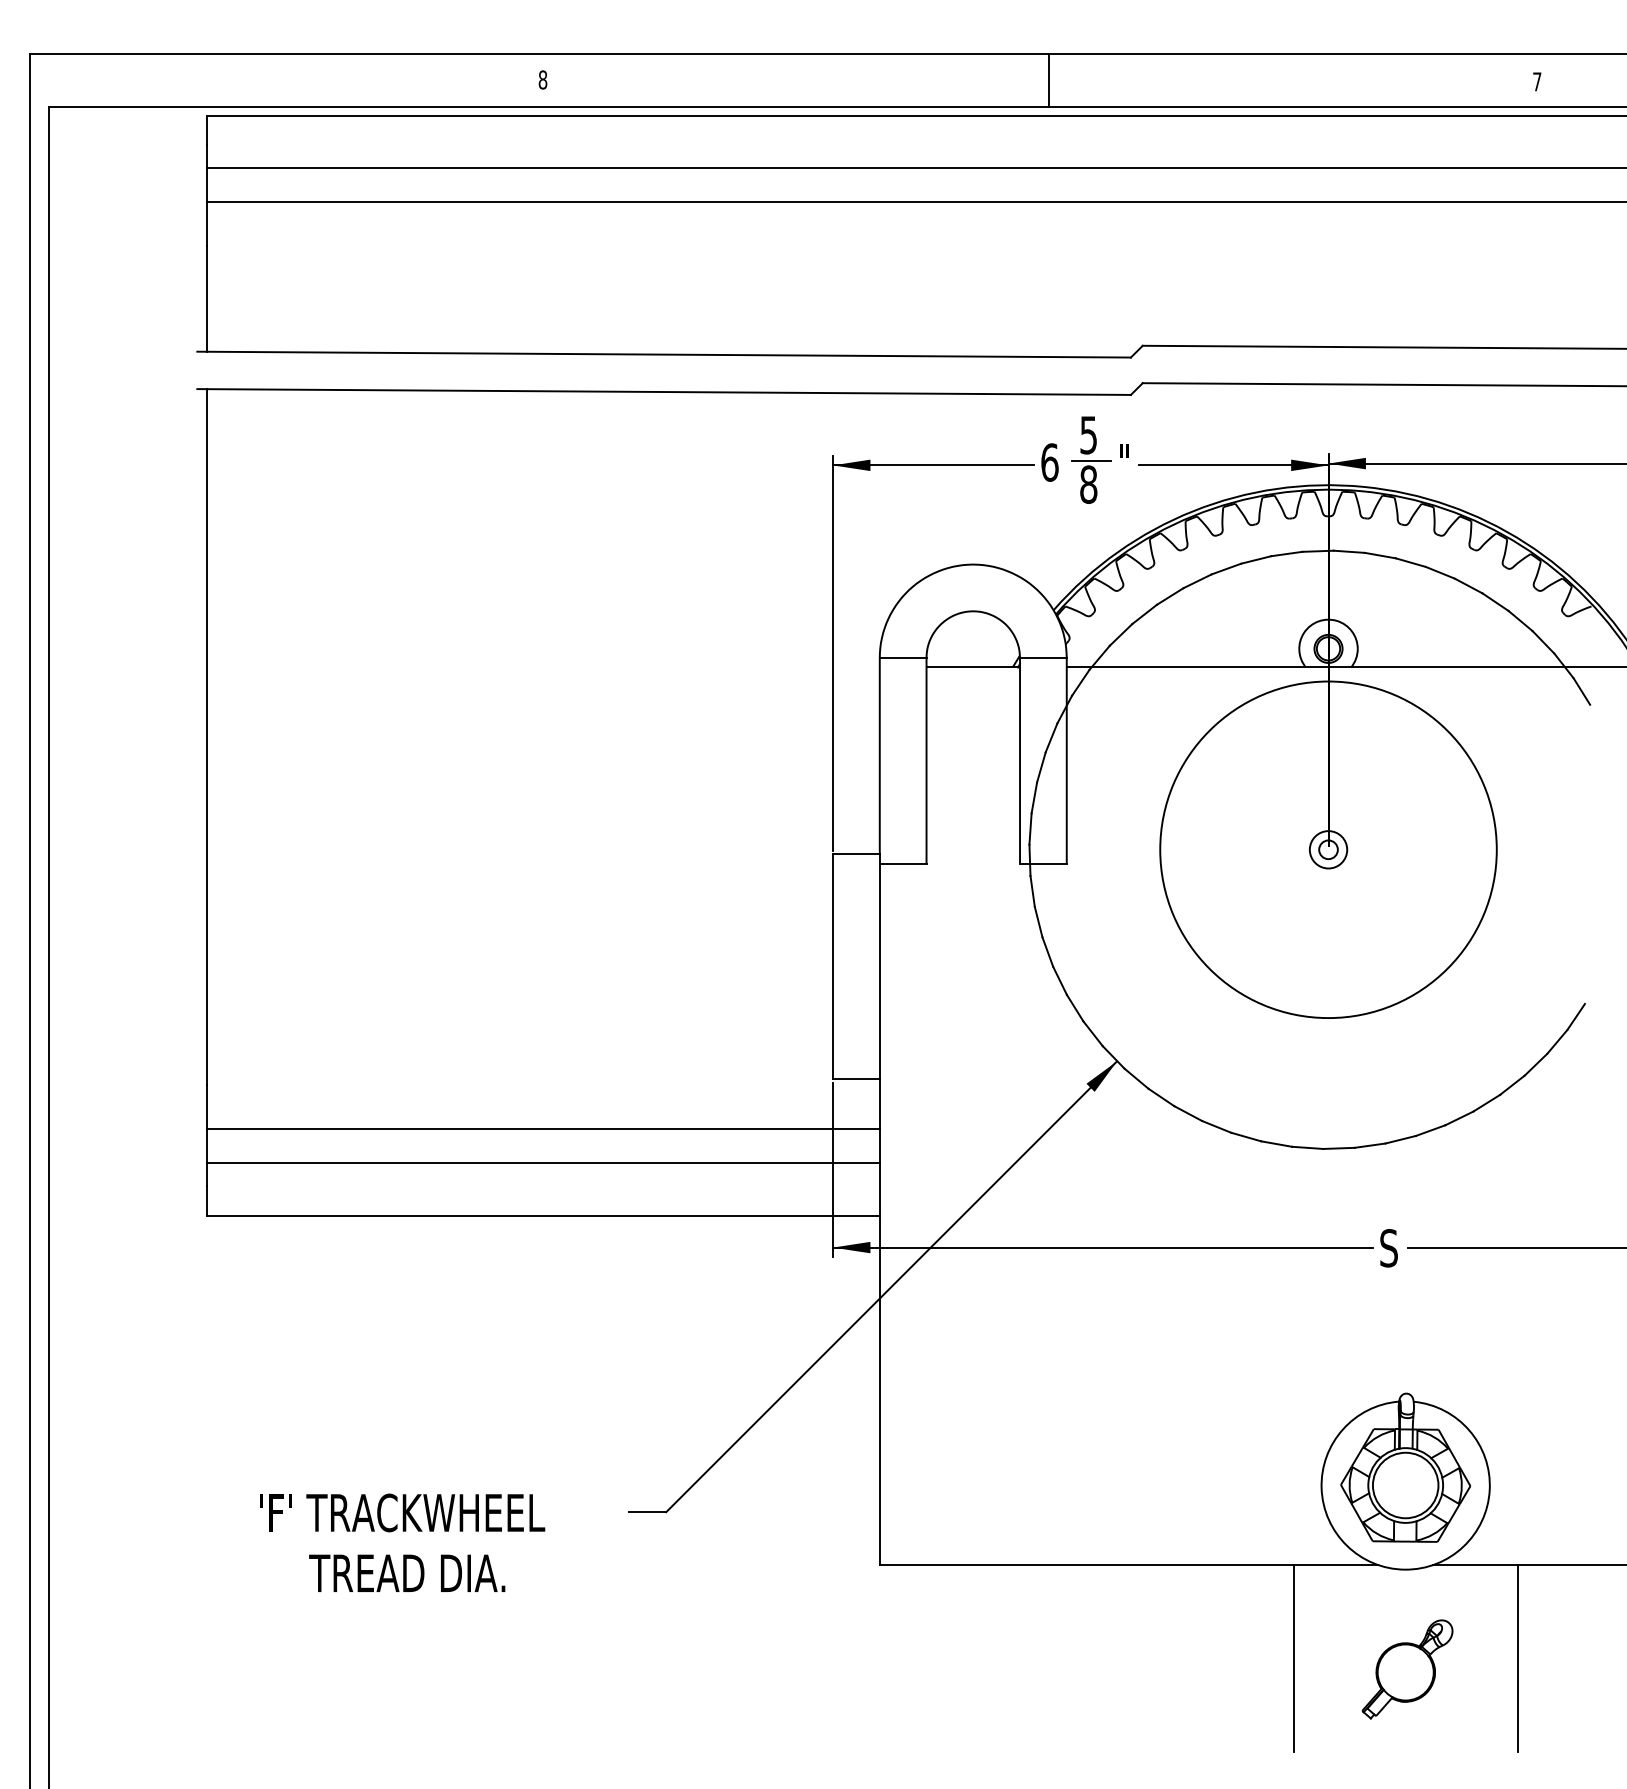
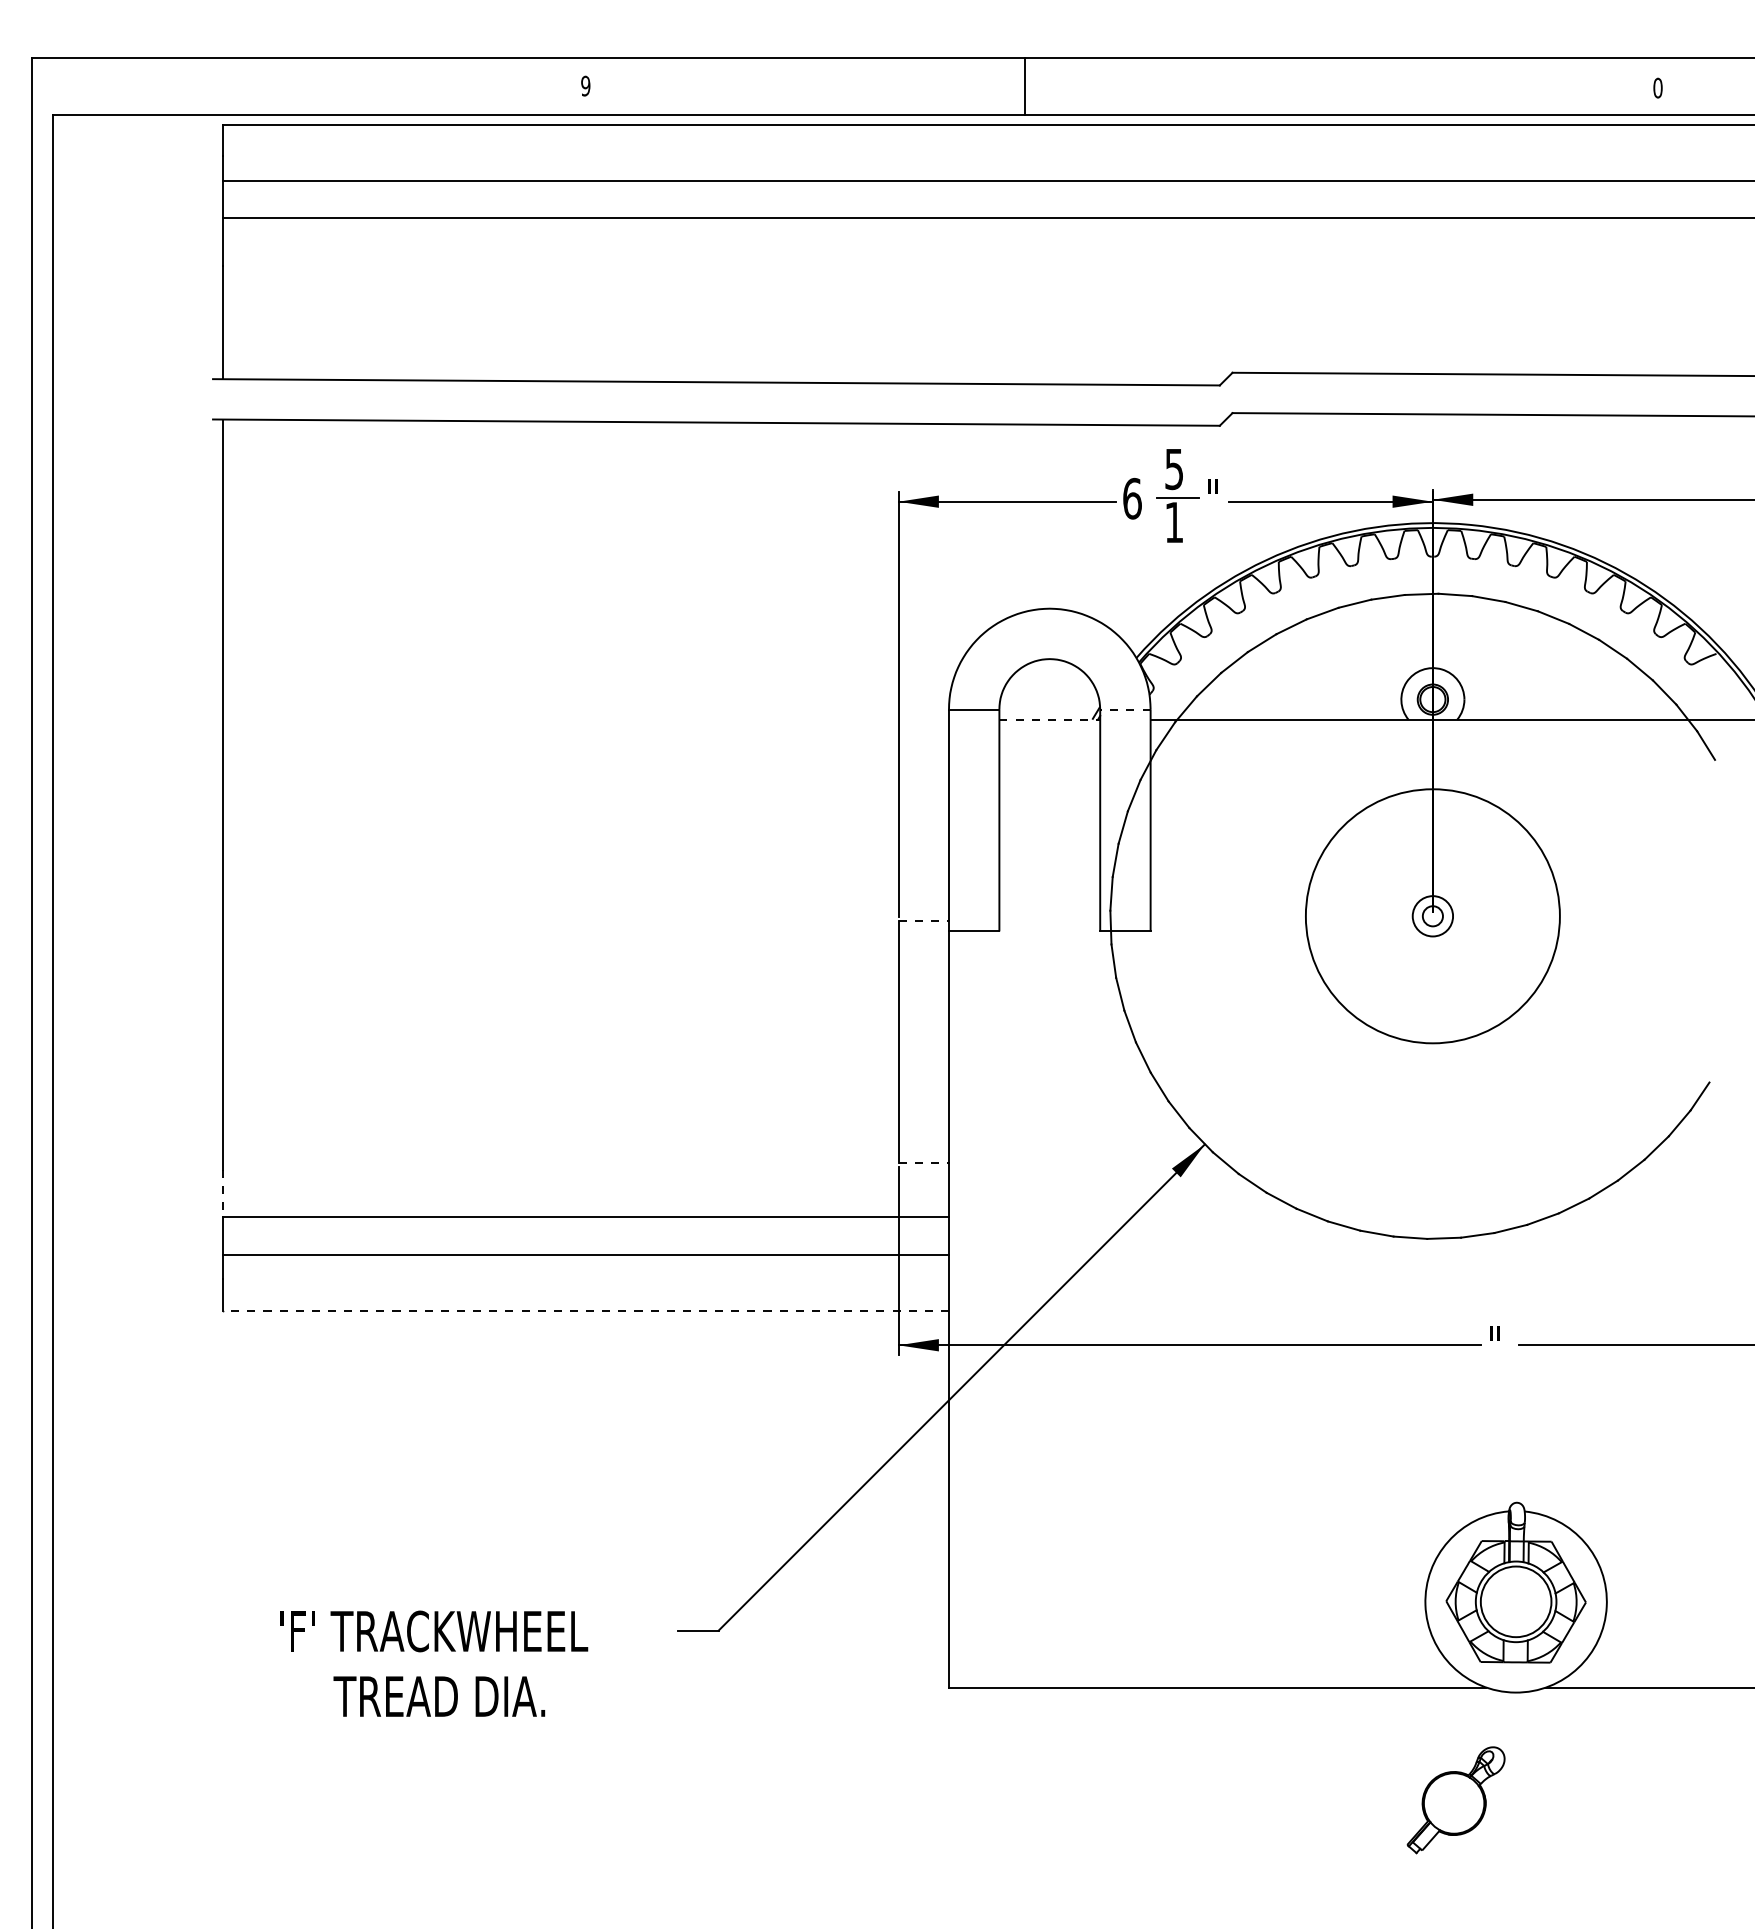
text: (542, 80) -> (585, 86), 8 -> 9
line: (1049, 80) -> (1025, 86), moved
text: (1536, 81) -> (1657, 87), 7 -> 0
text: (1088, 484) -> (1174, 522), 8 -> 1
line: (1042, 658) -> (1124, 709), solid -> dashed
line: (973, 667) -> (1050, 719), solid -> dashed
circle: (1328, 849) -> (1432, 915), size x0.7
line: (857, 854) -> (924, 921), solid -> dashed
line: (857, 1079) -> (924, 1163), solid -> dashed
line: (207, 1106) -> (223, 1193), solid -> dashed
line: (543, 1215) -> (586, 1310), solid -> dashed
text: (1388, 1247) -> (1497, 1345), S -> "
line: (1293, 1658) -> (1395, 1788), removed
line: (1518, 1658) -> (1637, 1788), removed
part: (1406, 1669) -> (1455, 1800), moved

